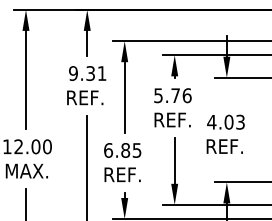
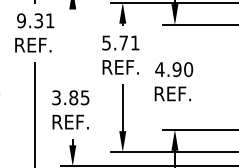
text: (186, 95) -> (134, 42), 5.76 -> 5.71
line: (124, 97) -> (72, 44), removed
text: (234, 121) -> (182, 68), 4.03 -> 4.90
text: (108, 150) -> (56, 97), 6.85 -> 3.85

